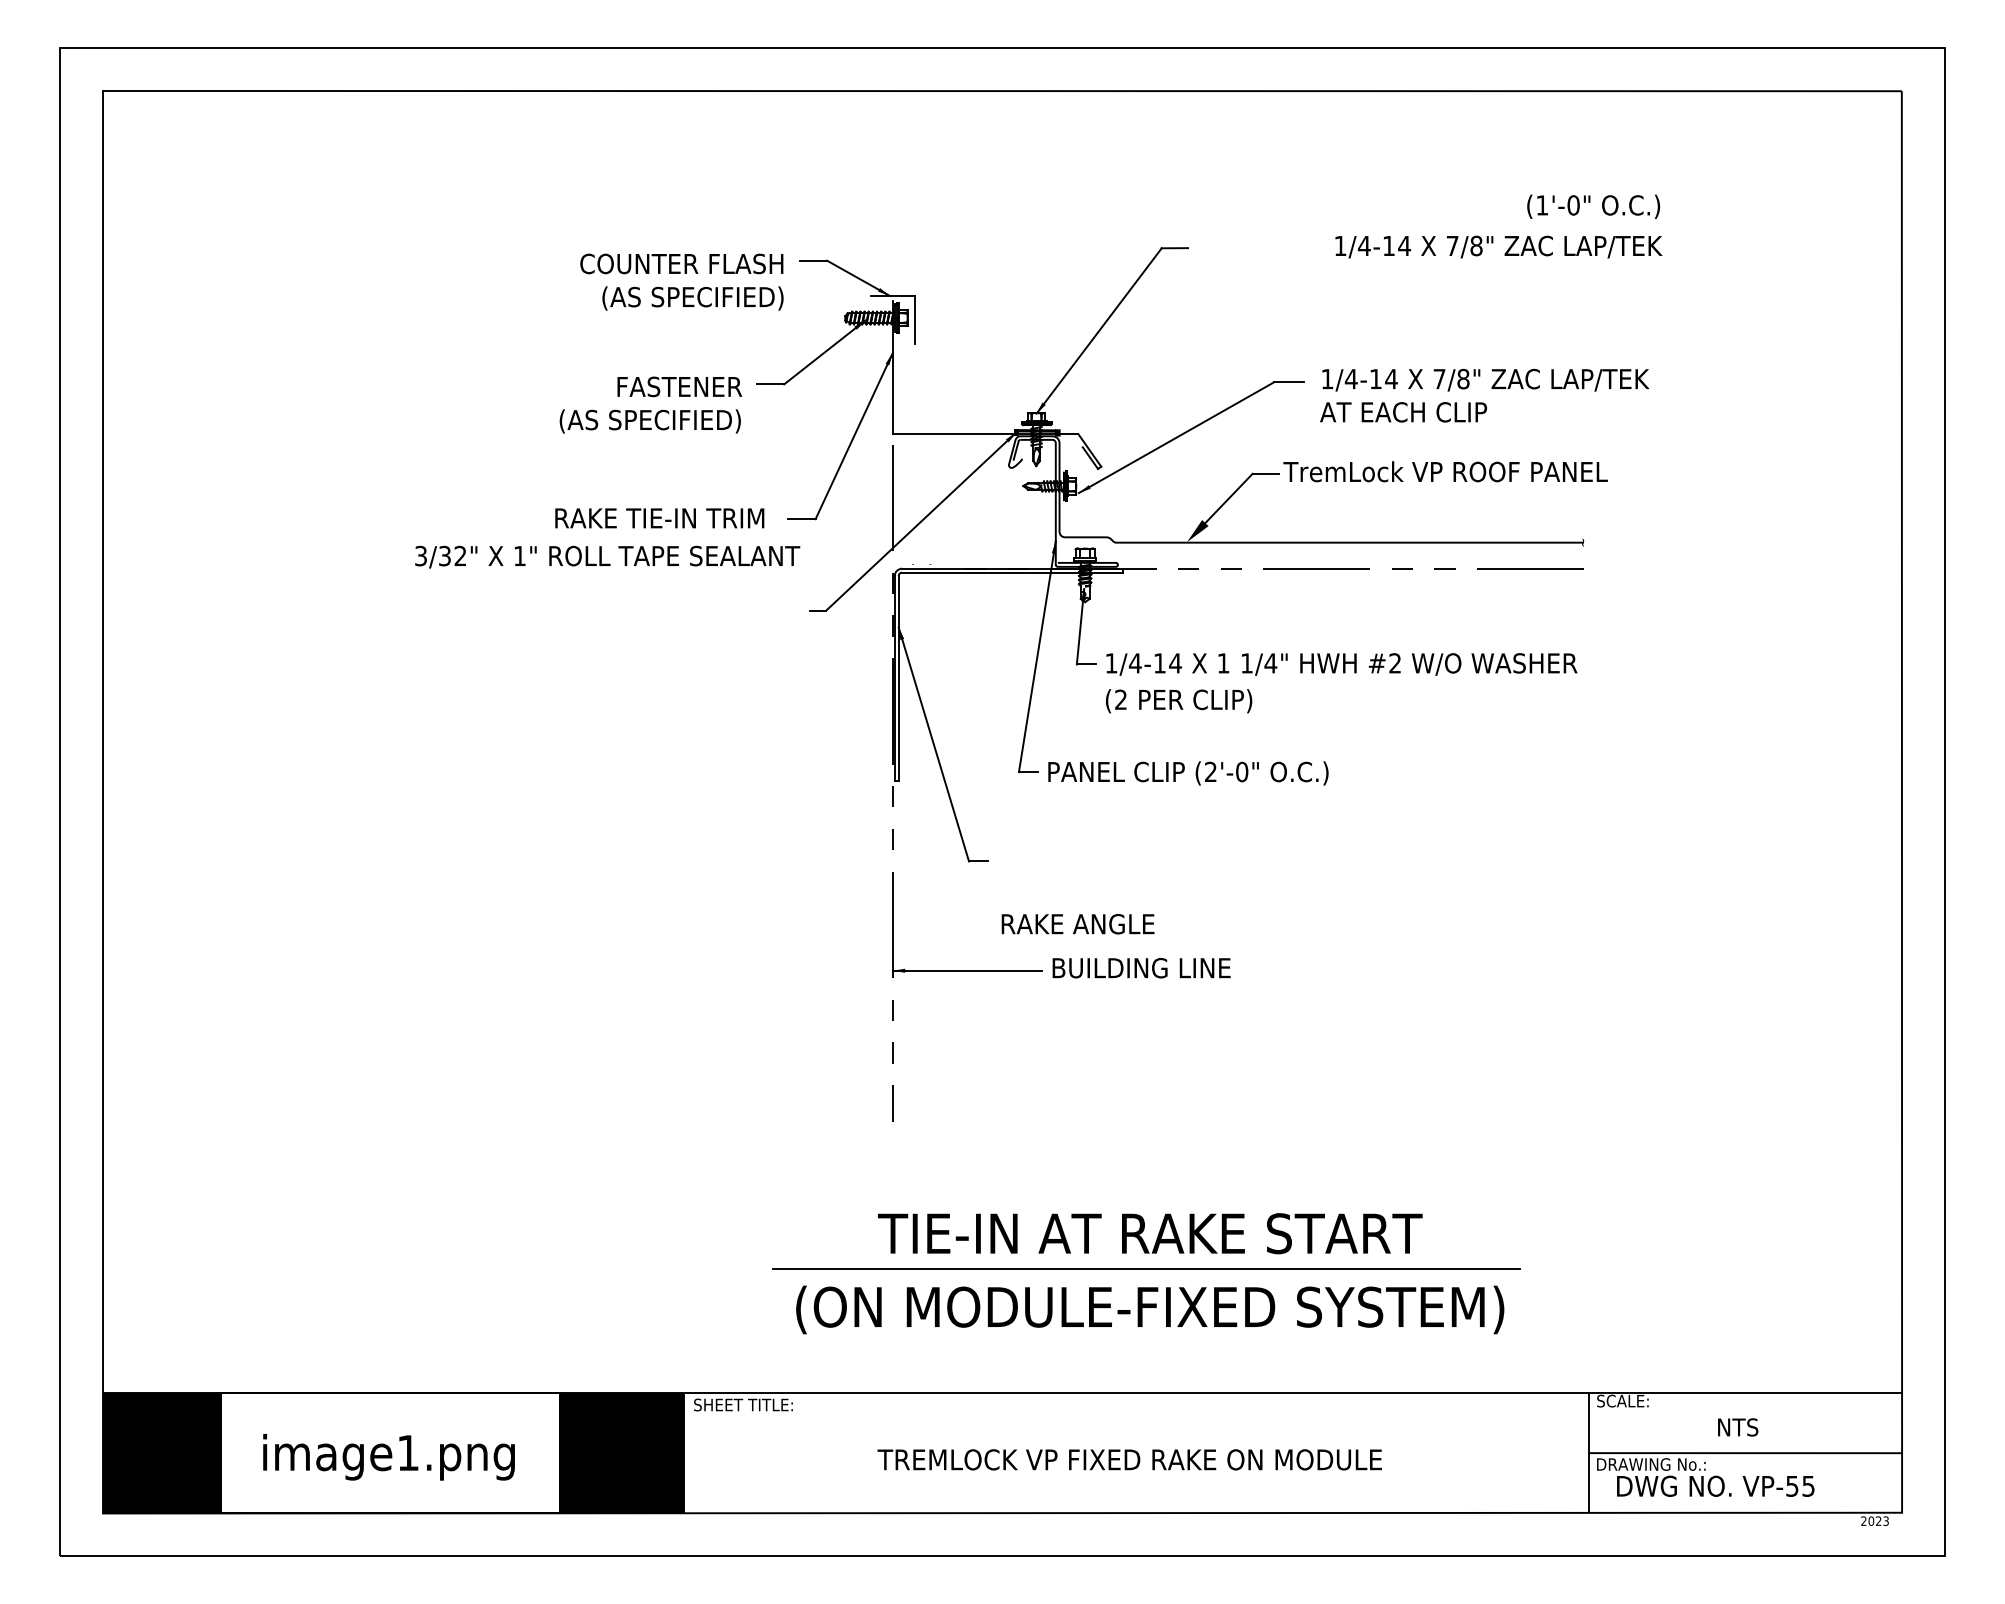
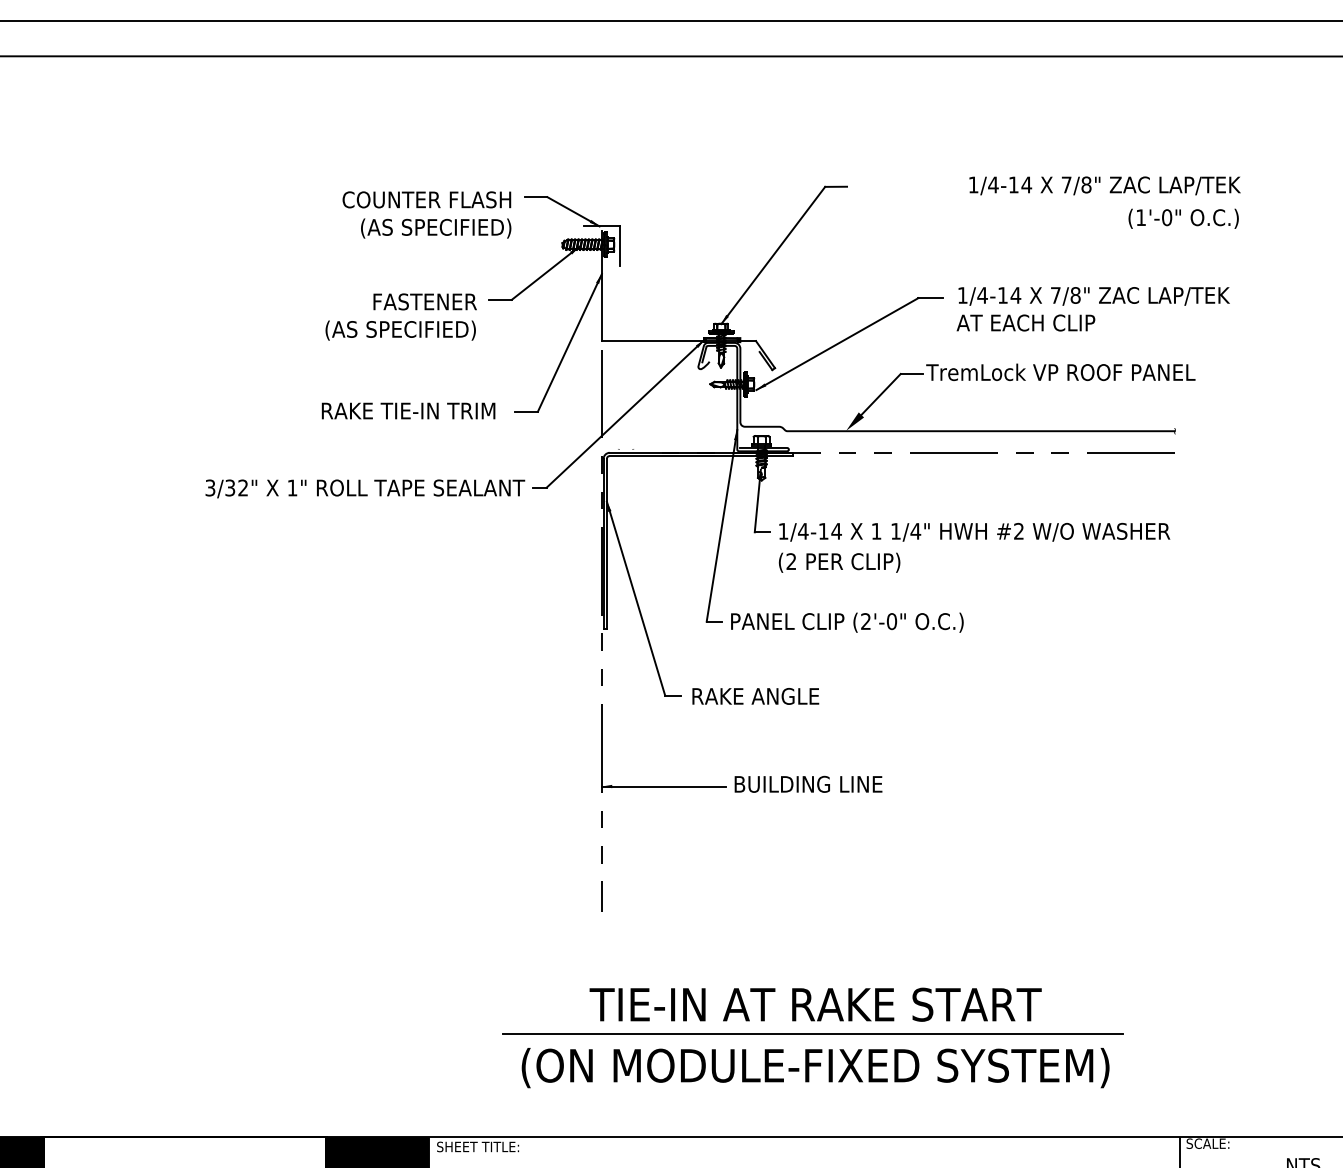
text: (1593, 206) -> (1183, 218), moved
text: (607, 556) -> (365, 488), moved
text: (1077, 924) -> (755, 696), moved

